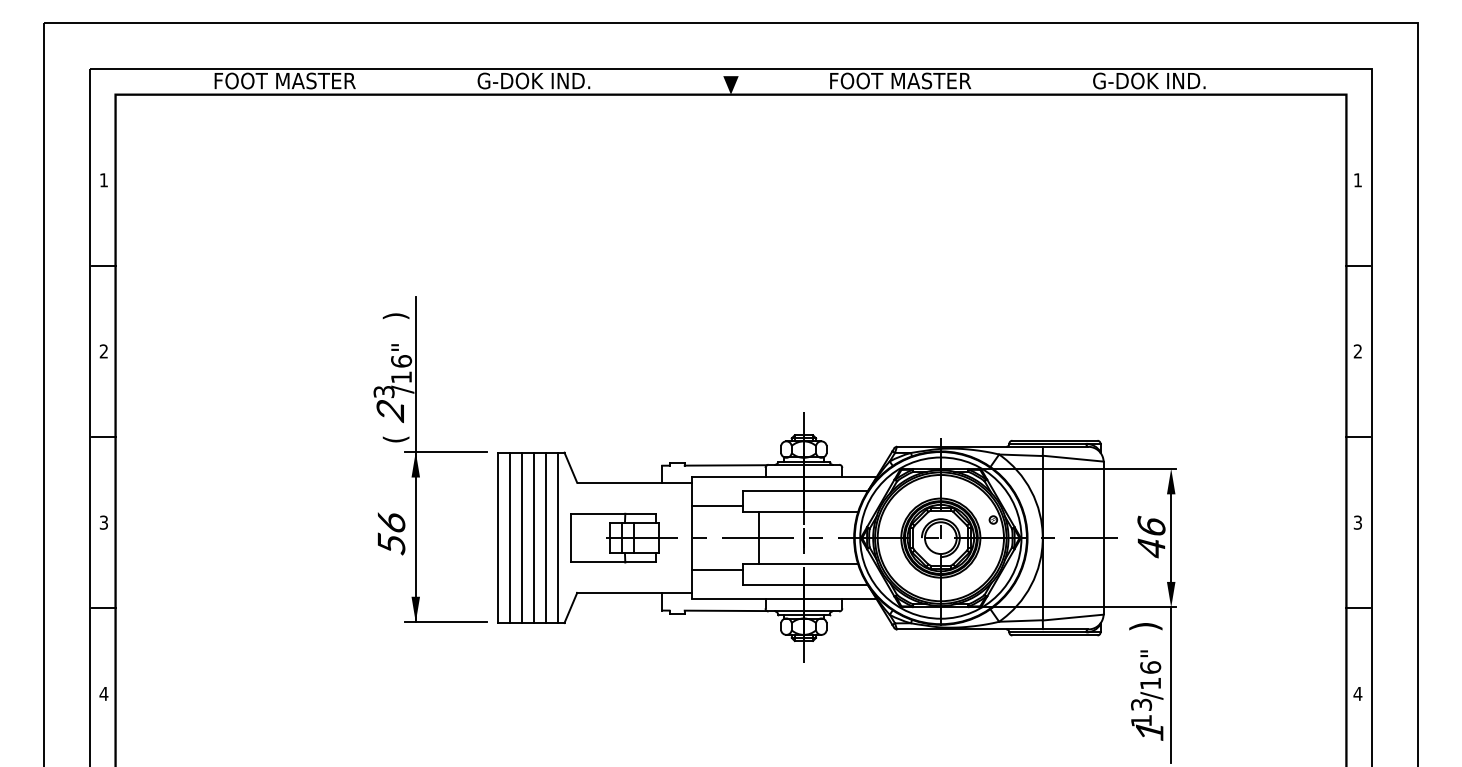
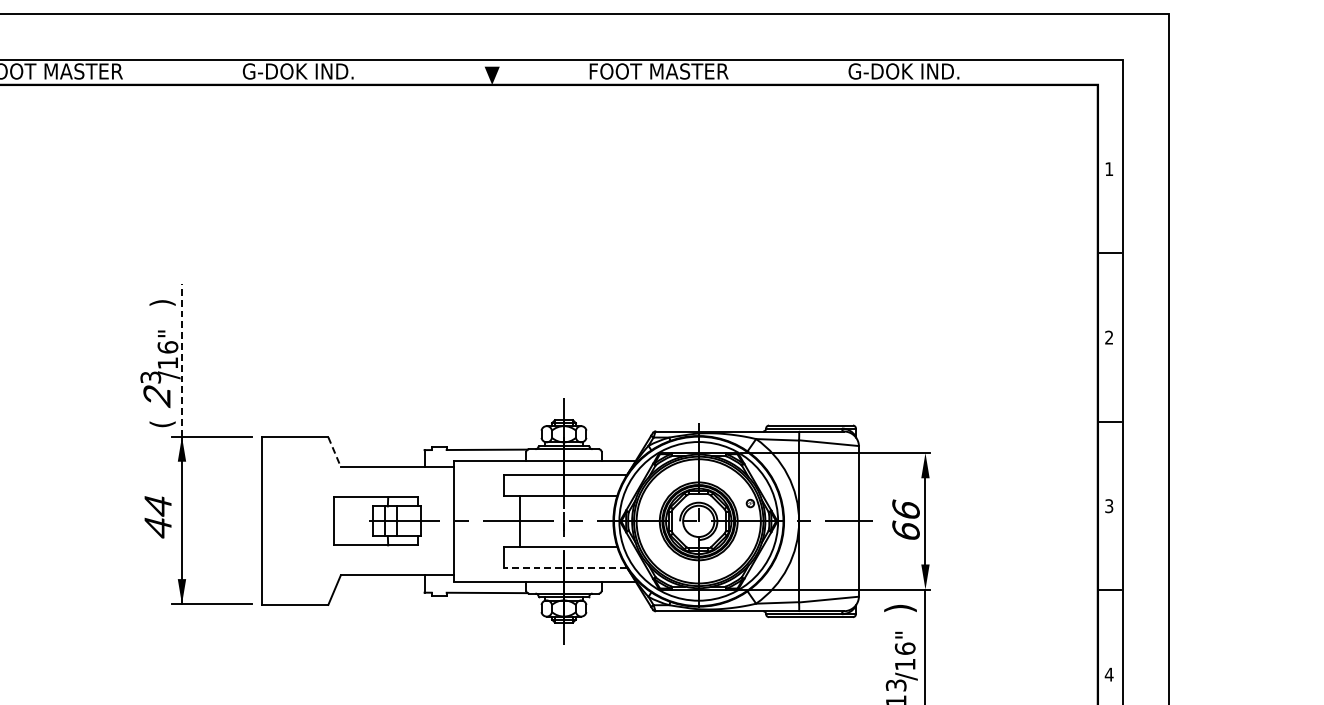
line: (415, 374) -> (181, 360), solid -> dashed
line: (571, 468) -> (335, 452), solid -> dashed
line: (717, 506) -> (478, 490), removed
text: (391, 533) -> (158, 516), 56 -> 44
line: (509, 537) -> (274, 520), removed
line: (521, 537) -> (286, 520), removed
line: (534, 537) -> (298, 520), removed
line: (546, 537) -> (310, 520), removed
line: (558, 537) -> (322, 520), removed
text: (1151, 547) -> (906, 530), 46 -> 66
line: (717, 570) -> (478, 553), removed
line: (805, 585) -> (565, 568), solid -> dashed

